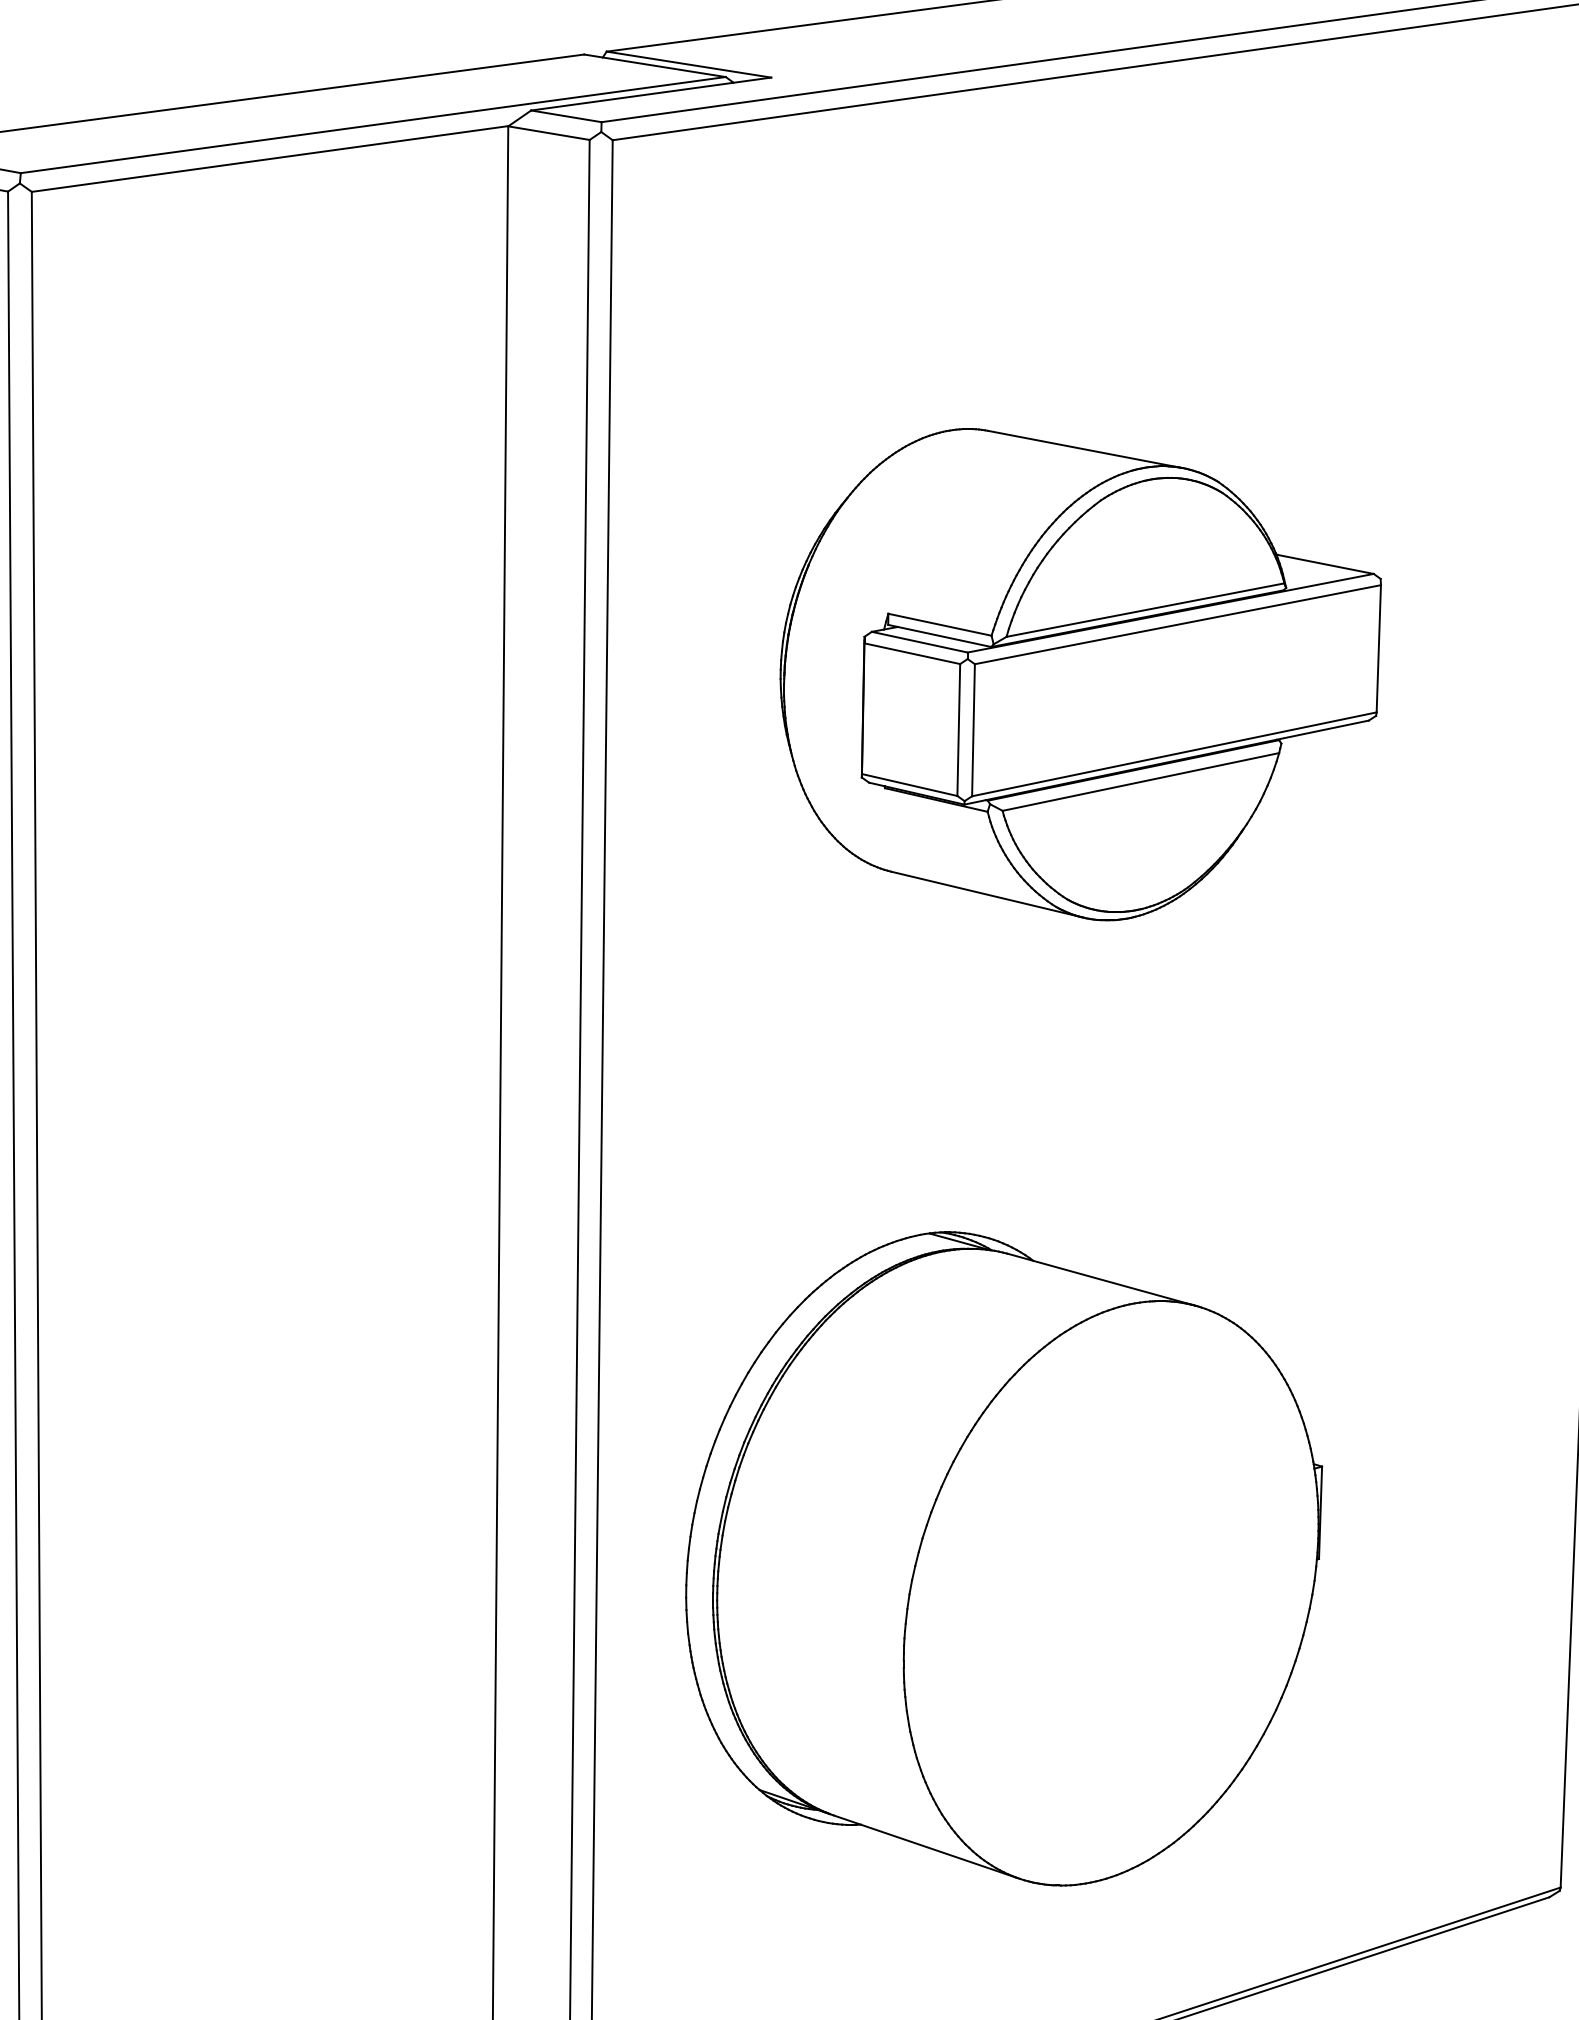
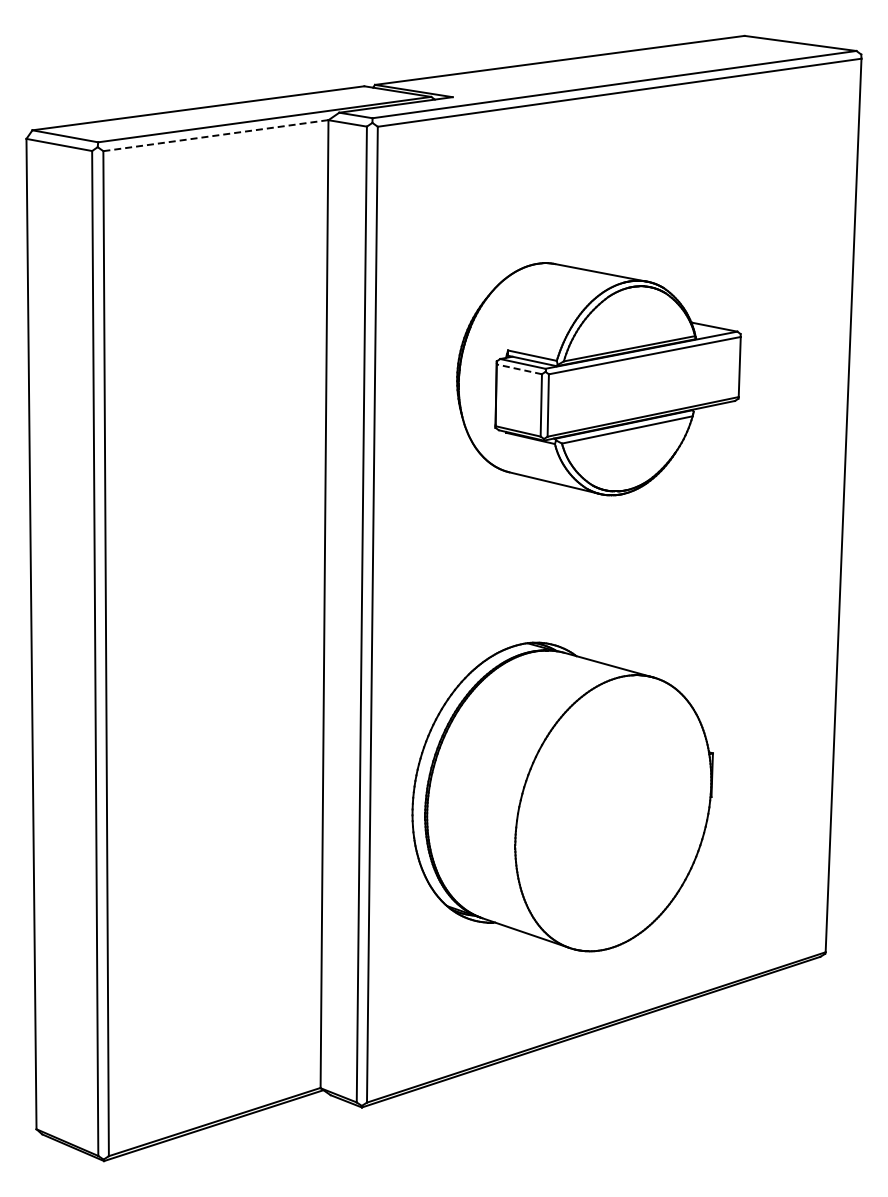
line: (271, 158) -> (216, 135), solid -> dashed
line: (910, 654) -> (518, 369), solid -> dashed

